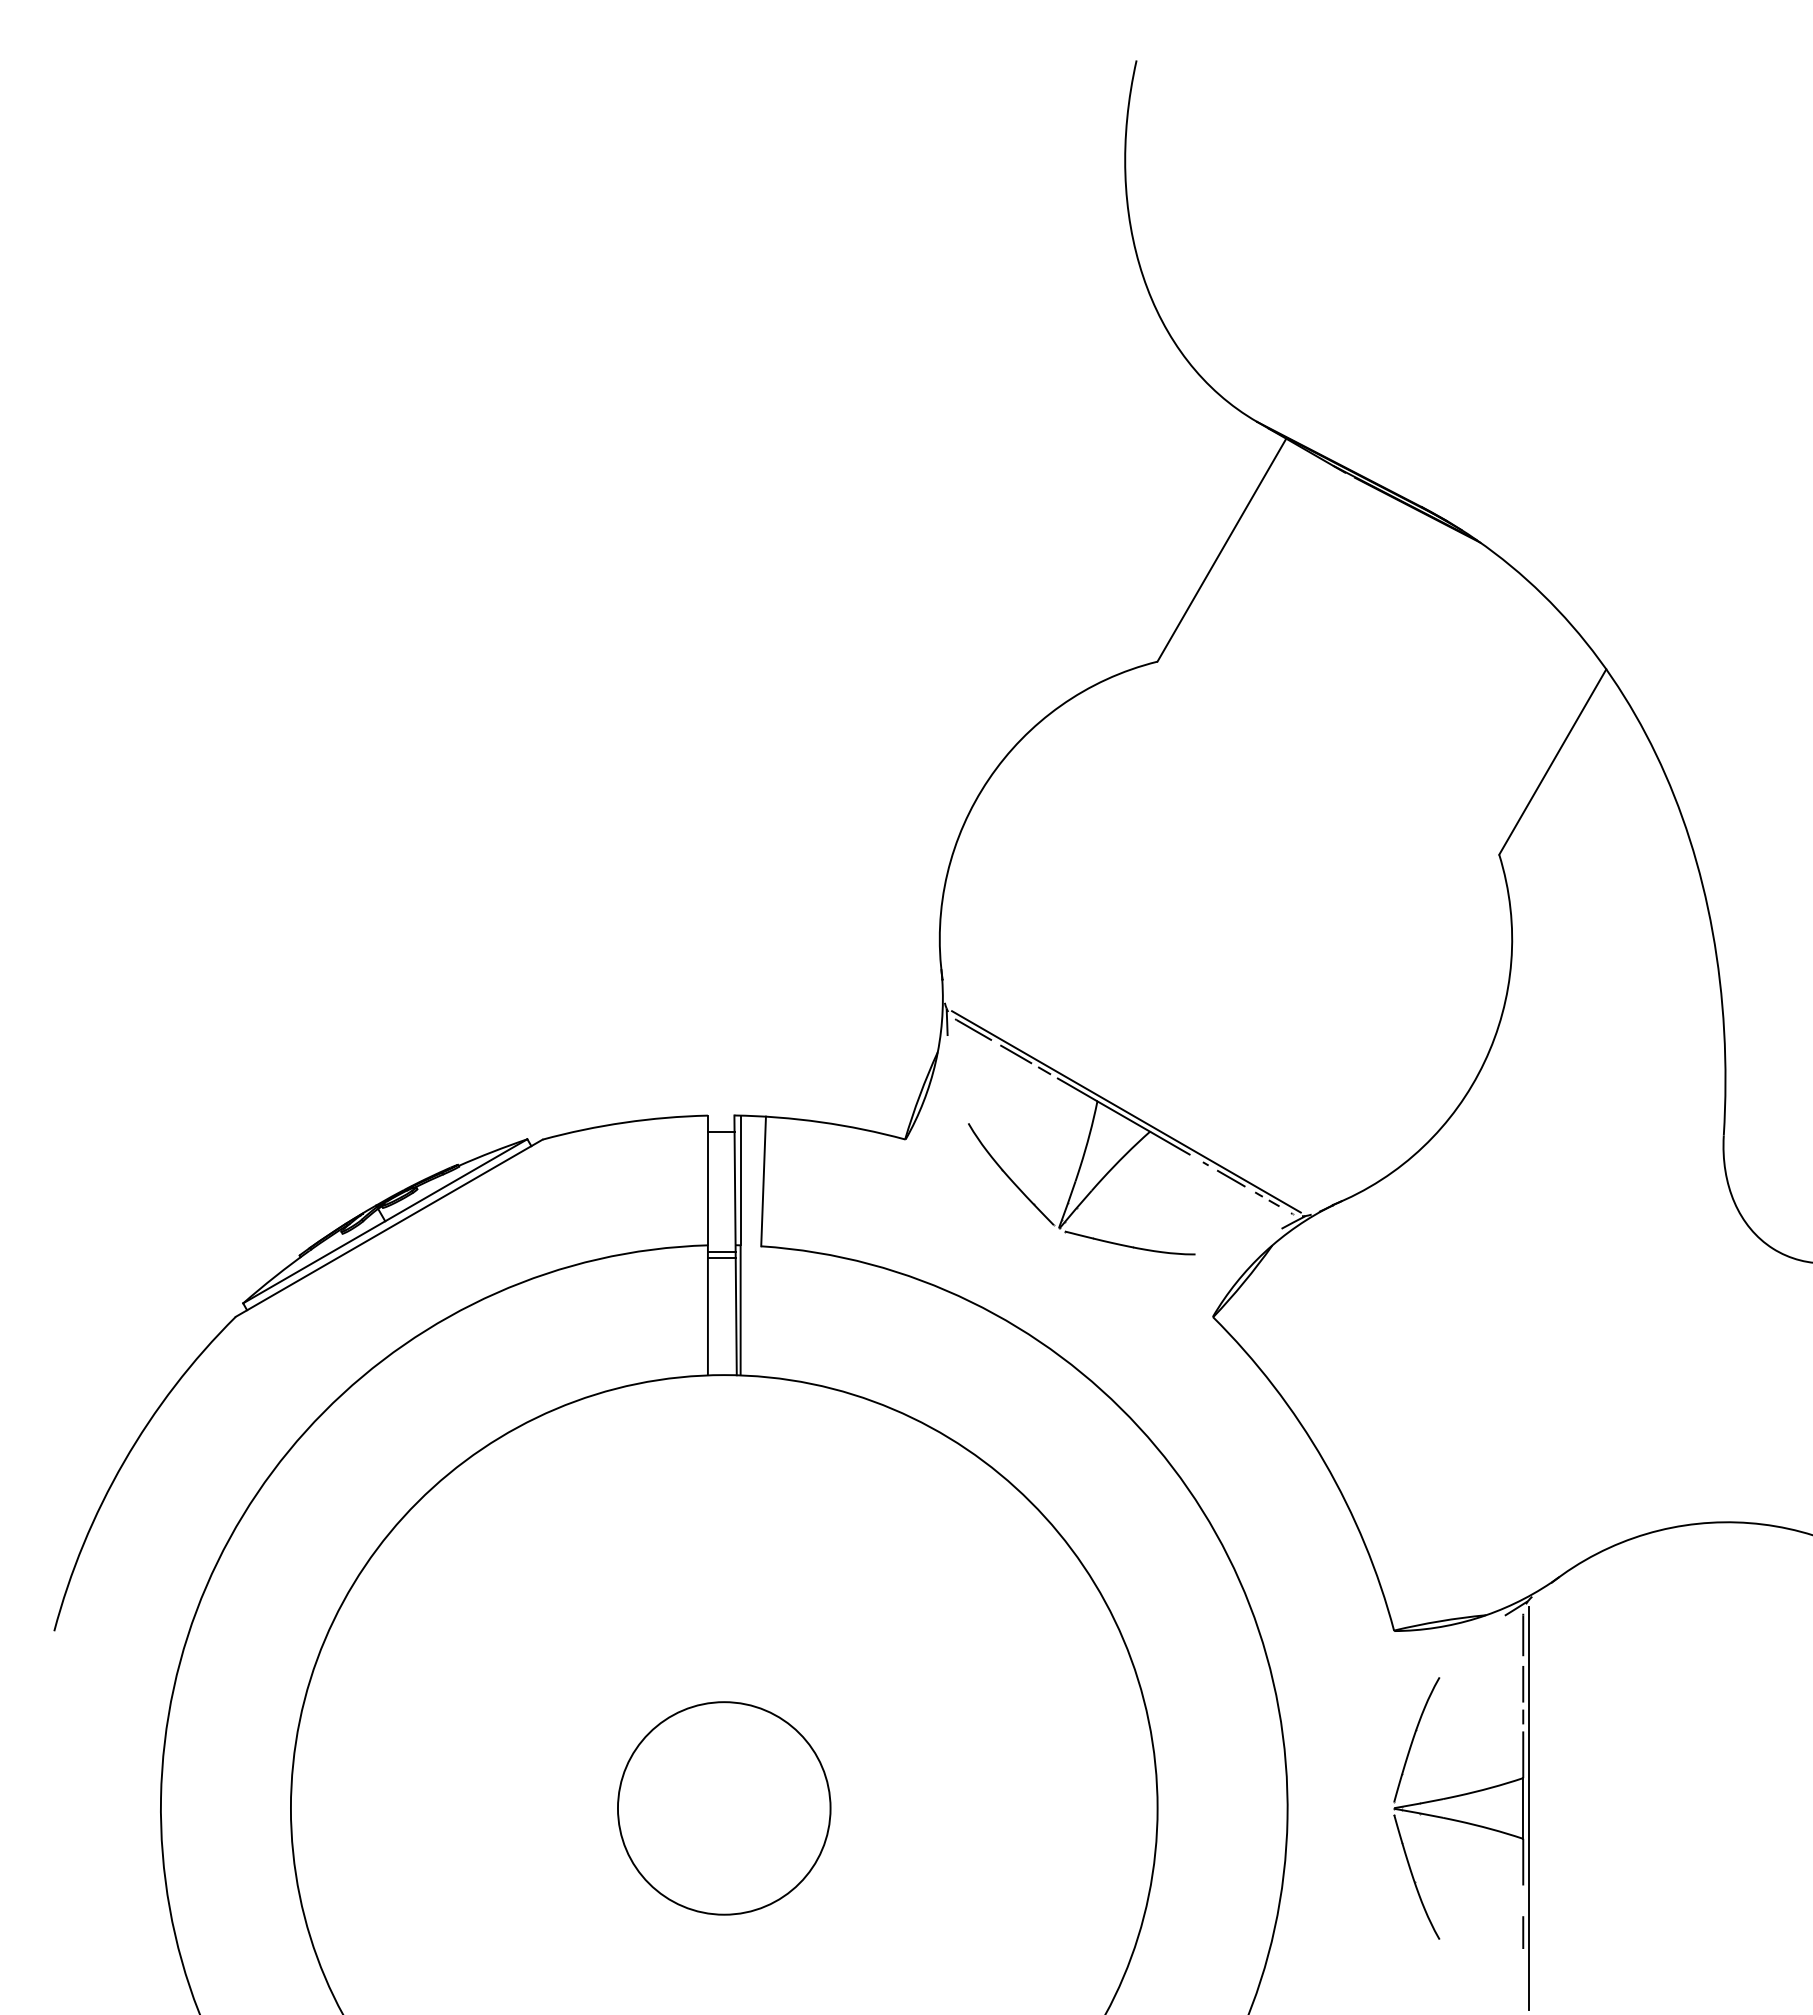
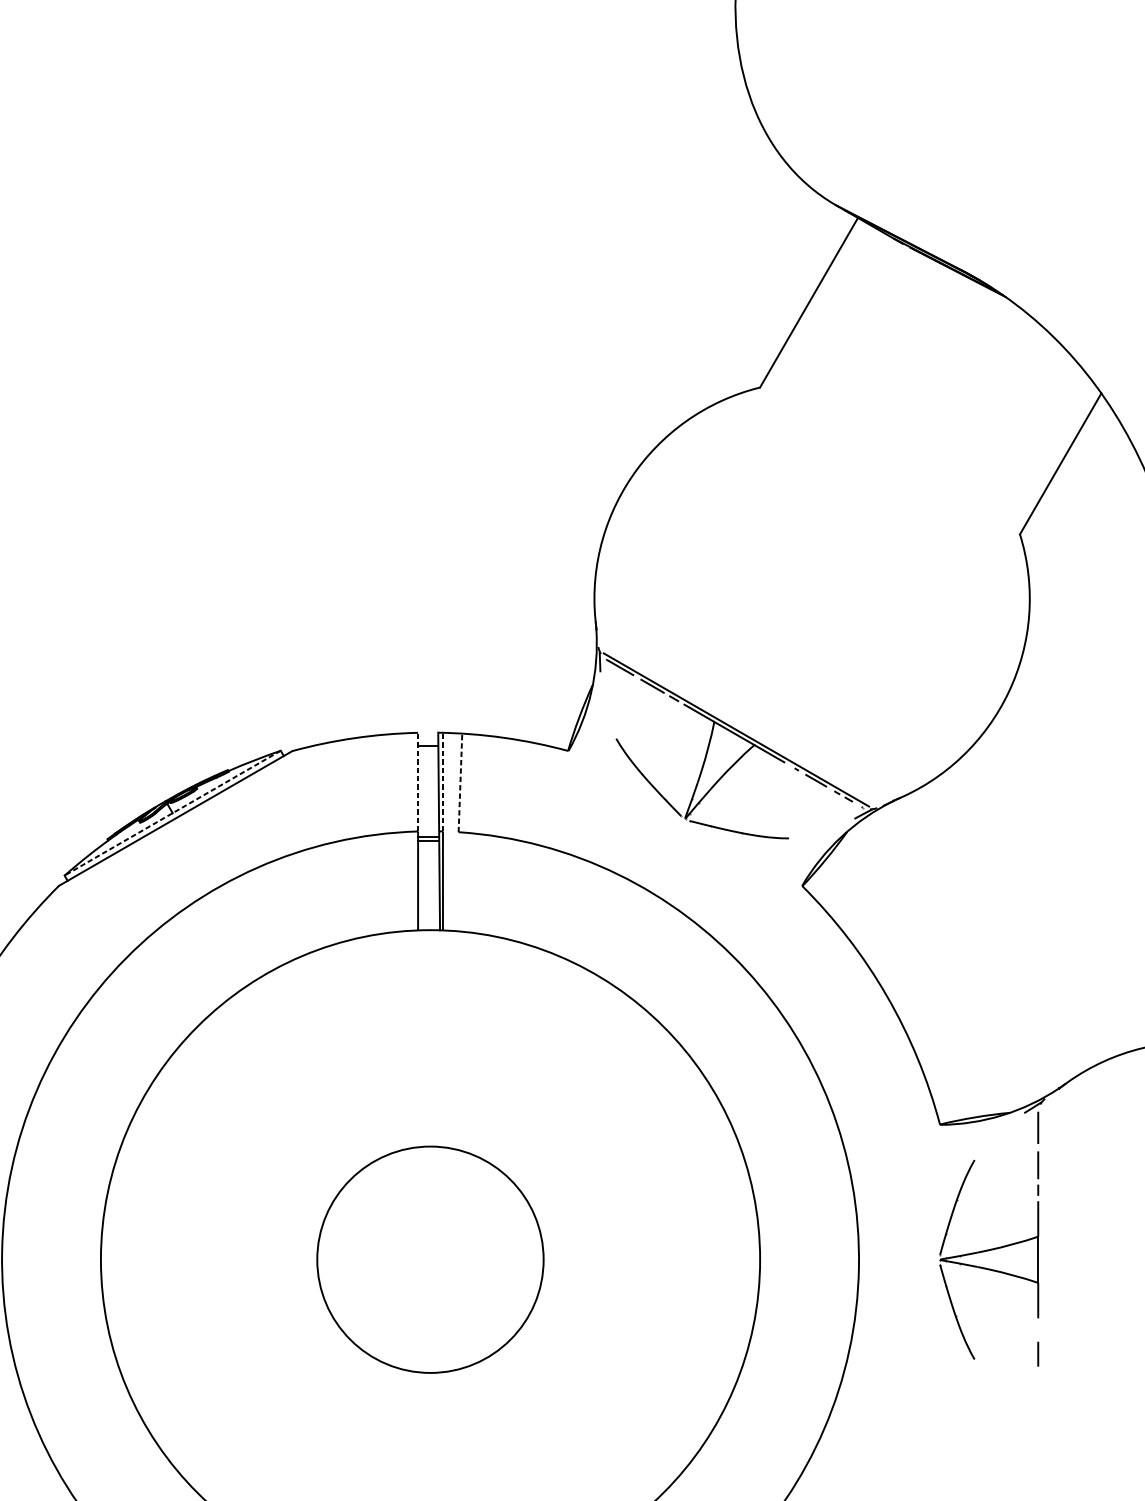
line: (707, 1180) -> (417, 782), solid -> dashed
line: (740, 1180) -> (442, 782), solid -> dashed
line: (763, 1181) -> (460, 782), solid -> dashed
line: (384, 1221) -> (172, 813), solid -> dashed
circle: (724, 1808) -> (430, 1259), size x1.4
line: (1528, 1808) -> (1042, 1259), removed

